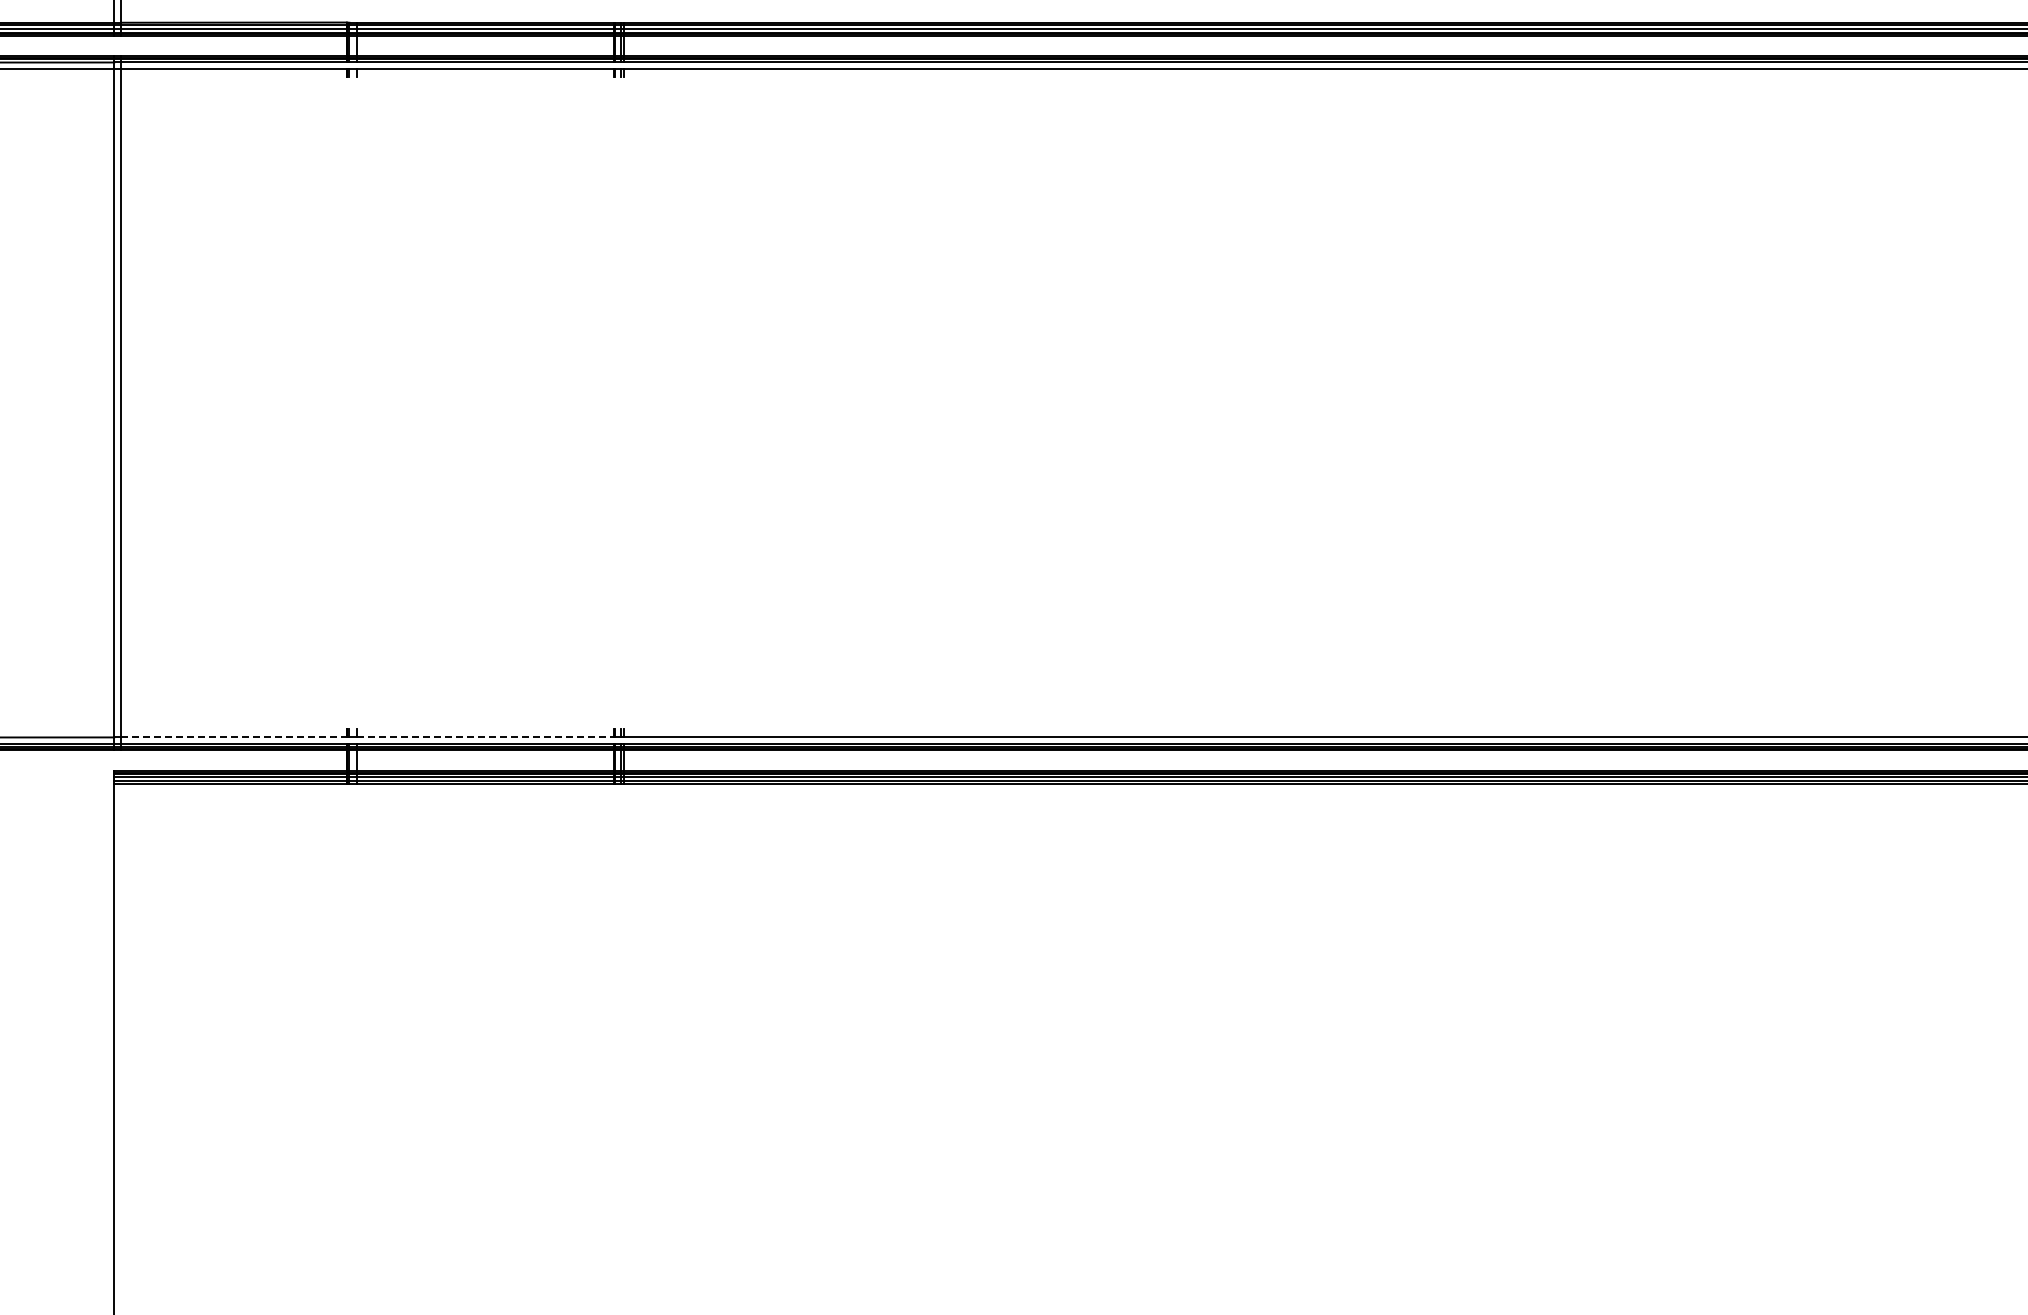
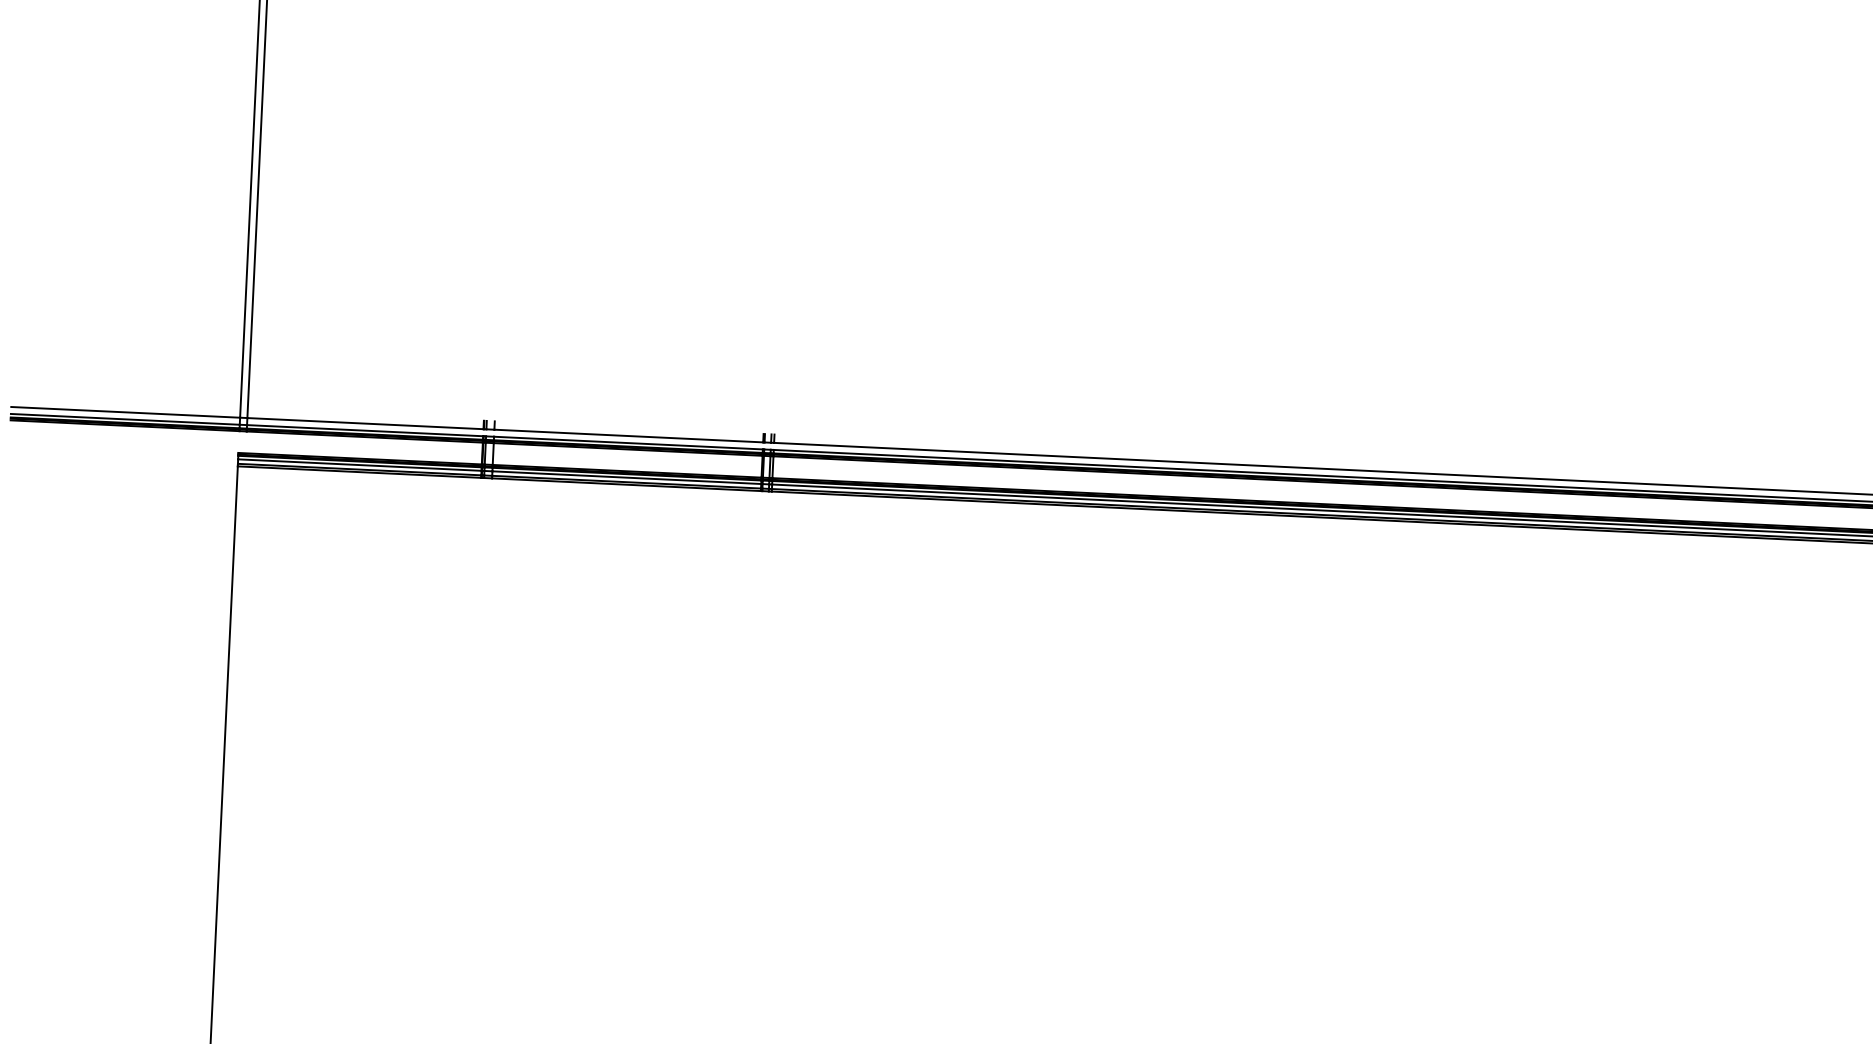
line: (233, 737) -> (364, 423), dashed -> solid
line: (485, 737) -> (628, 436), dashed -> solid

